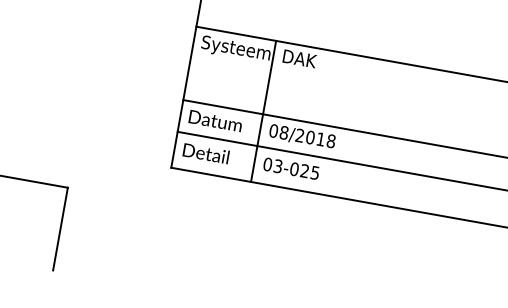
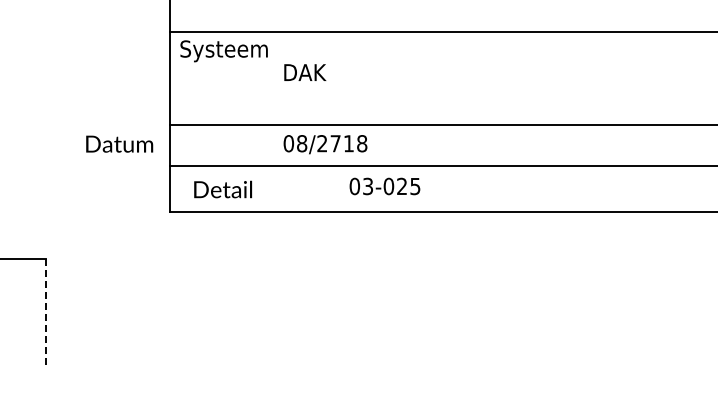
text: (300, 58) -> (305, 72), moved
line: (263, 111) -> (271, 121), removed
text: (215, 120) -> (119, 143), moved
text: (310, 137) -> (335, 143), 08/2018 -> 08/2718
text: (205, 153) -> (222, 189), moved
text: (291, 168) -> (384, 186), moved
line: (60, 229) -> (46, 312), solid -> dashed

